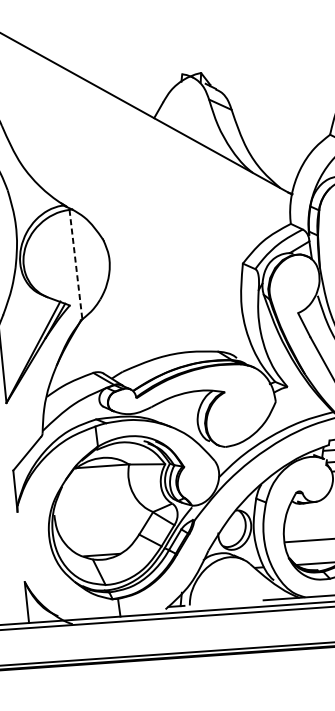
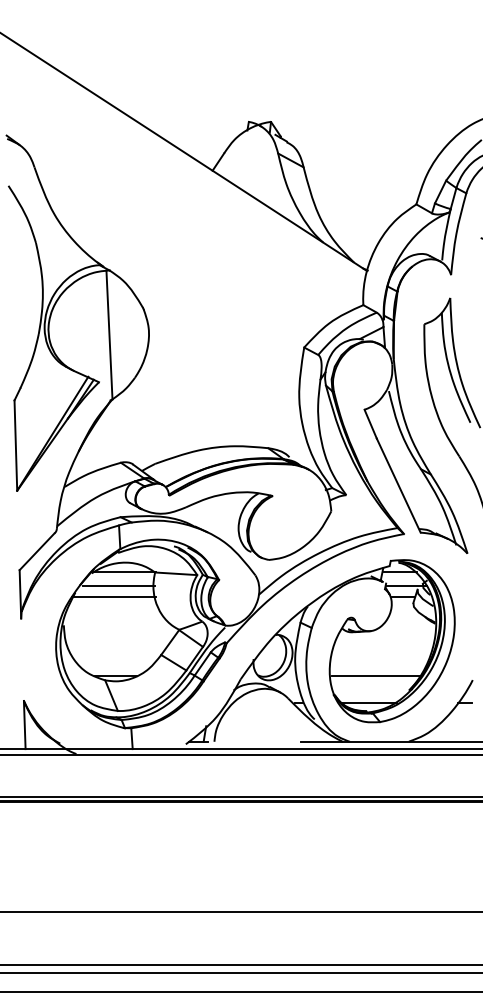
line: (76, 264) -> (109, 335), dashed -> solid
line: (98, 478) -> (118, 586), added
line: (95, 488) -> (113, 597), added

